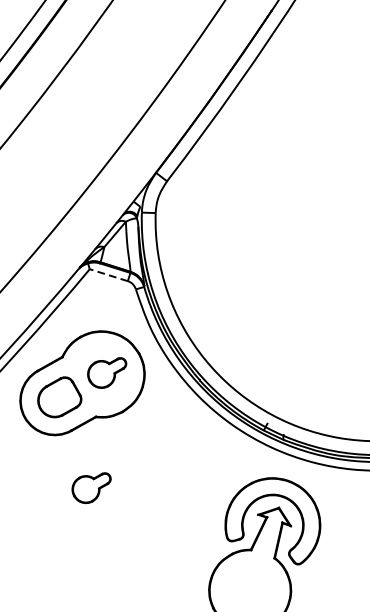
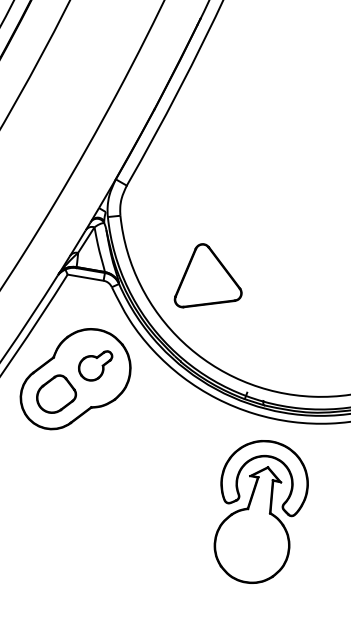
line: (108, 274) -> (85, 277), dashed -> solid
part: (241, 290) -> (207, 275), added
part: (91, 487) -> (95, 471), removed

